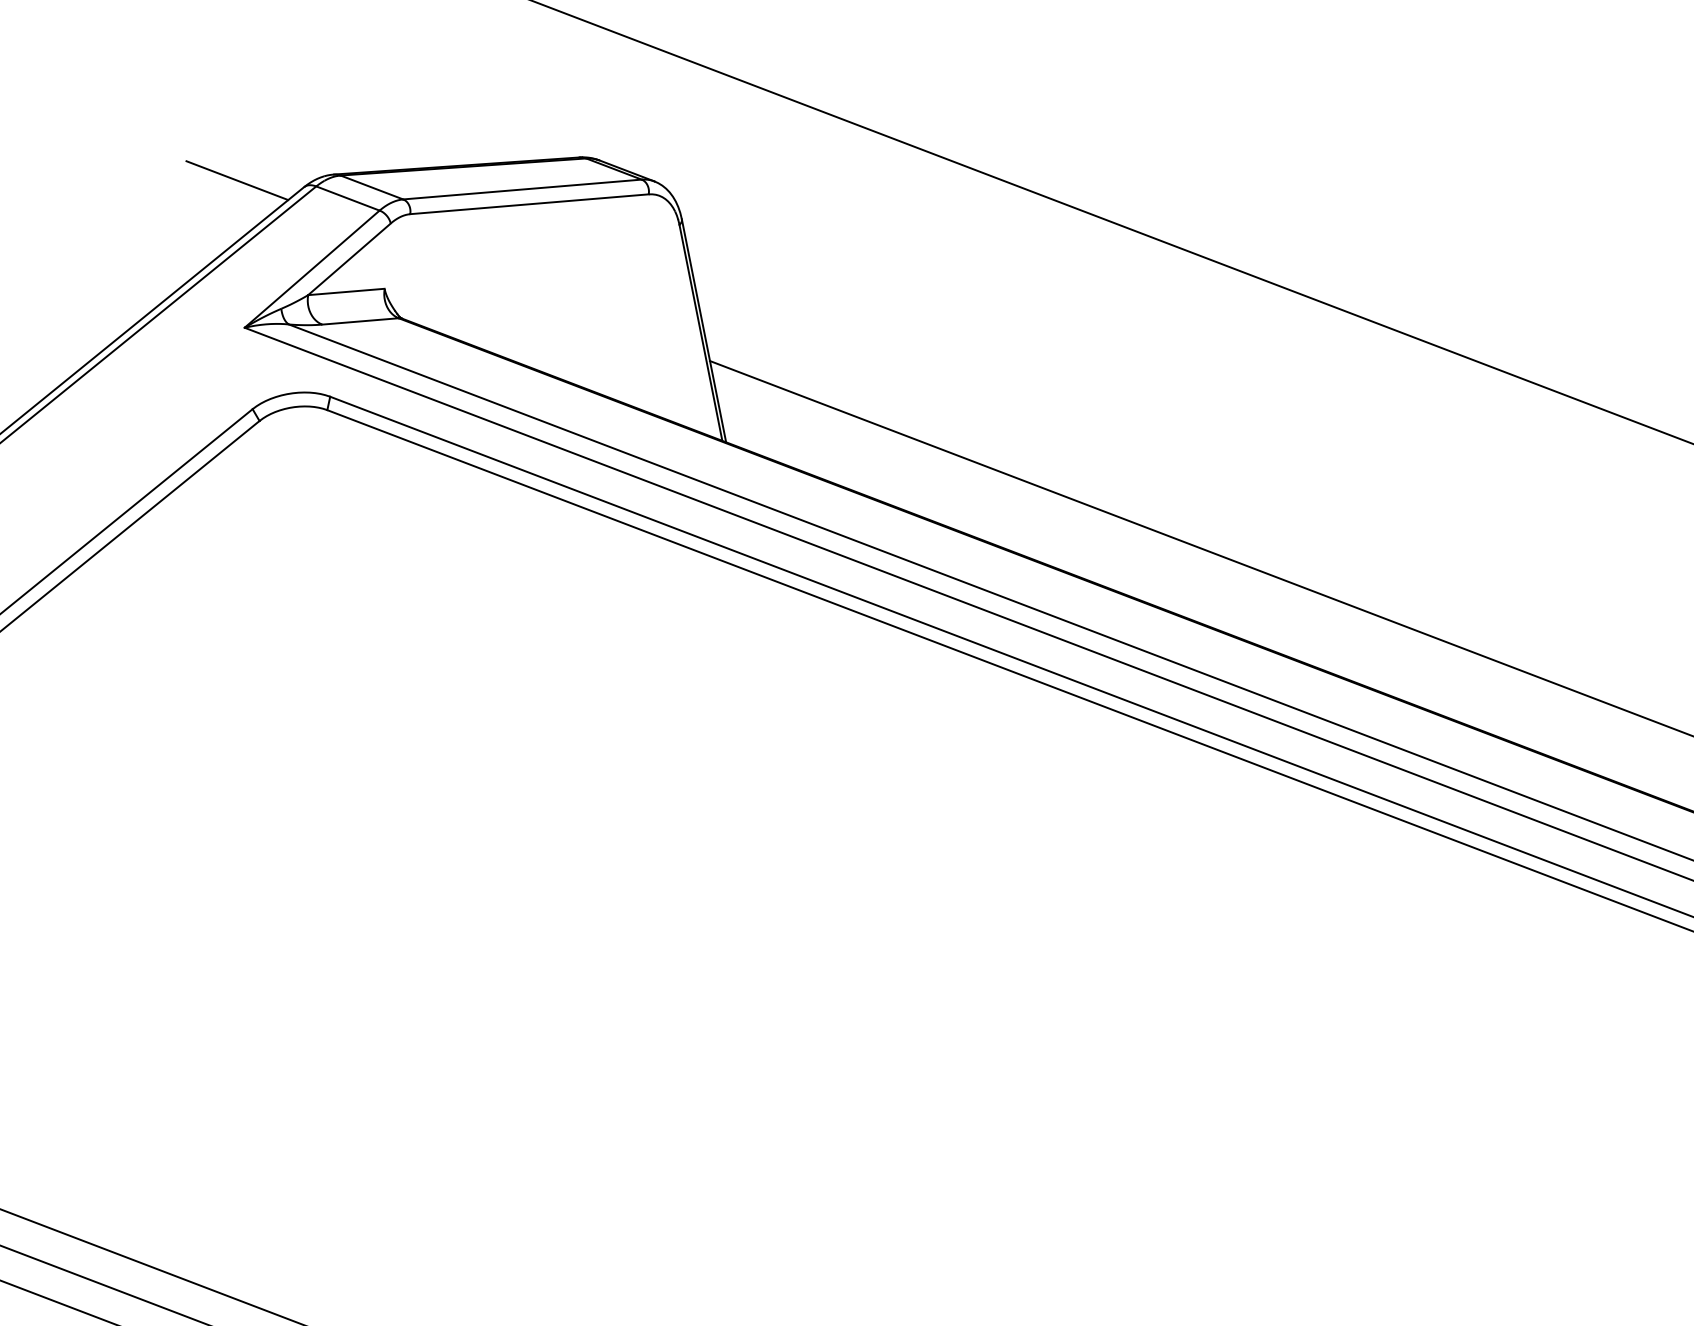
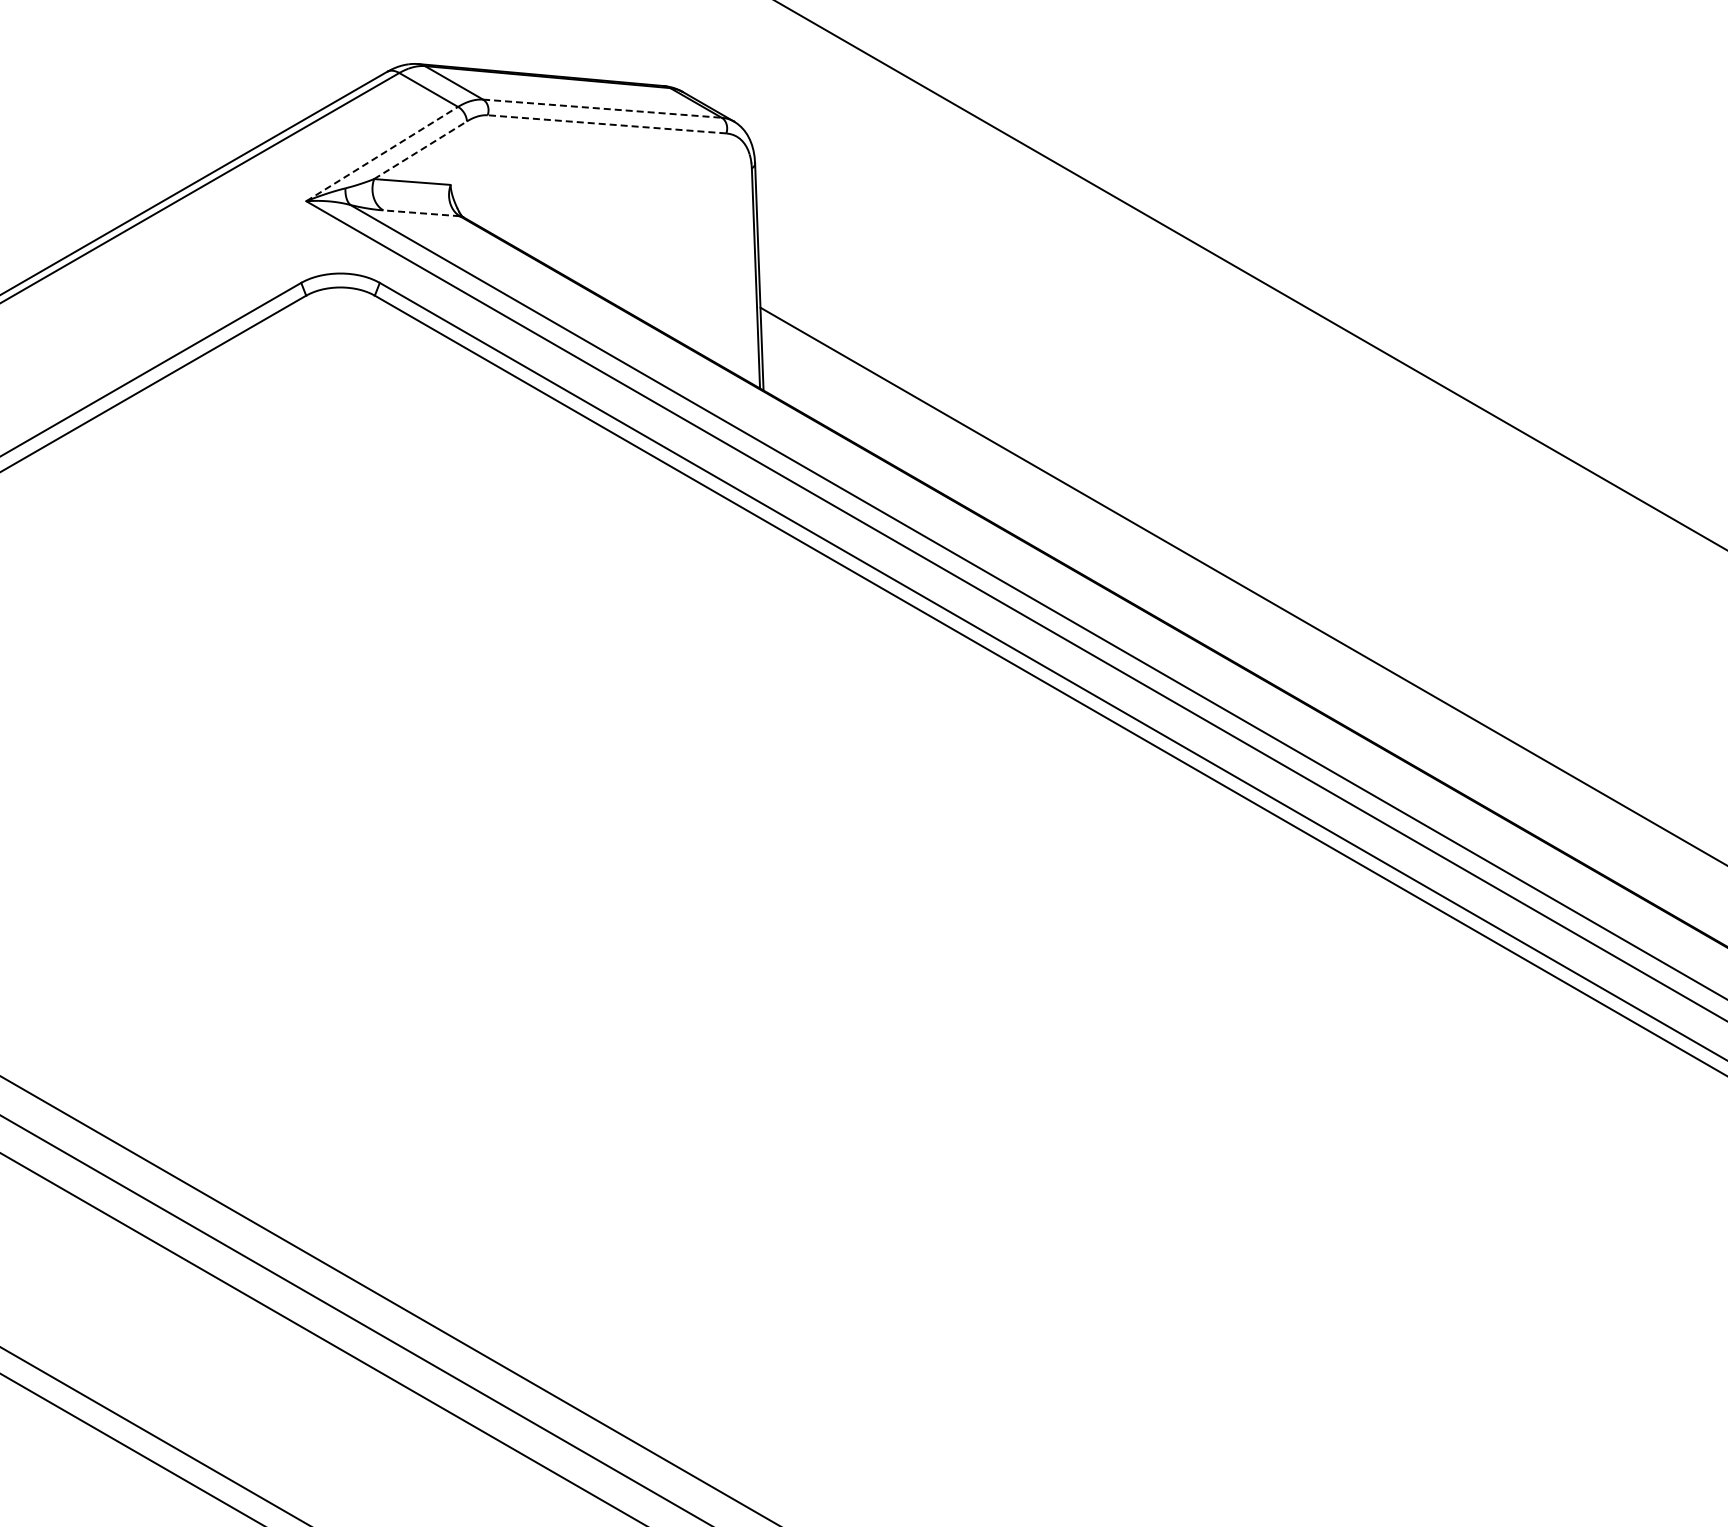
line: (237, 180) -> (322, 54), removed
line: (522, 189) -> (602, 108), solid -> dashed
line: (529, 204) -> (607, 124), solid -> dashed
line: (349, 259) -> (420, 150), solid -> dashed
line: (312, 268) -> (382, 153), solid -> dashed
line: (360, 321) -> (421, 213), solid -> dashed

